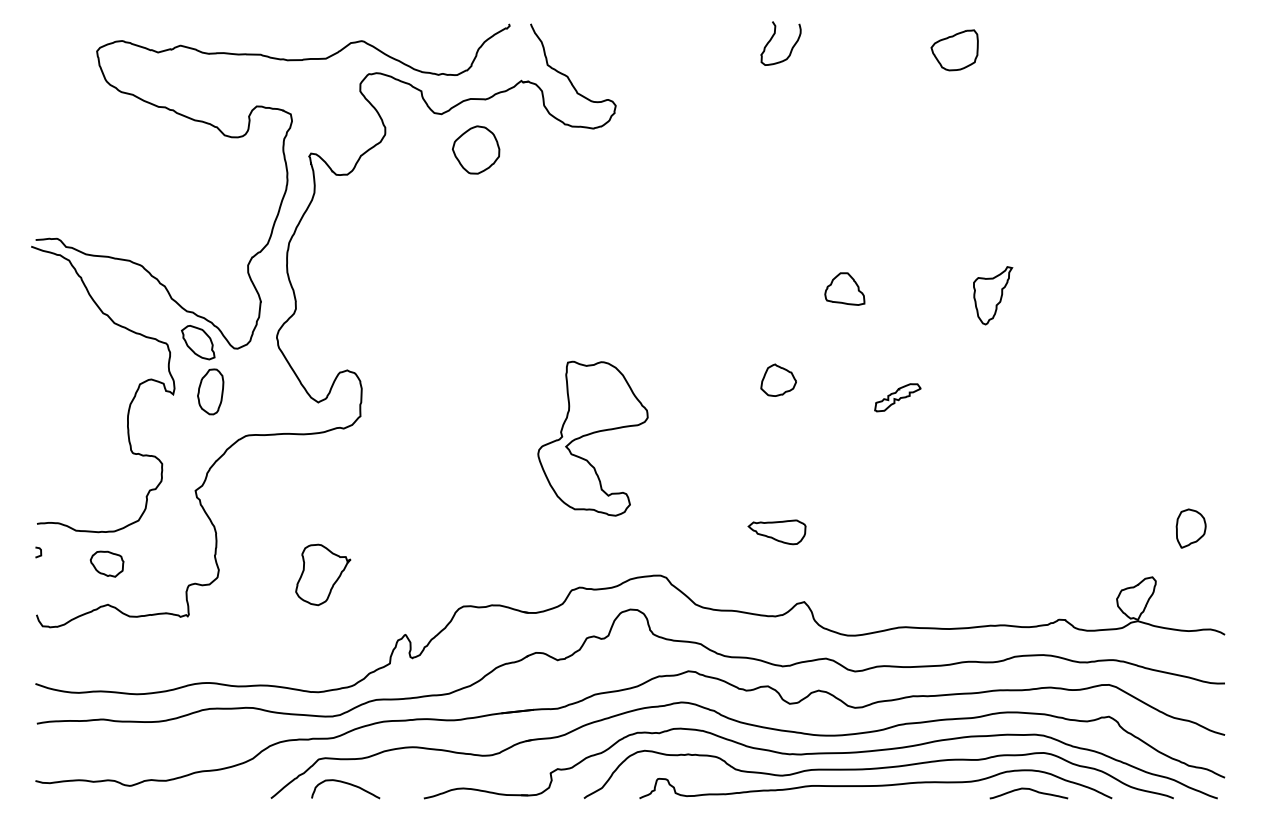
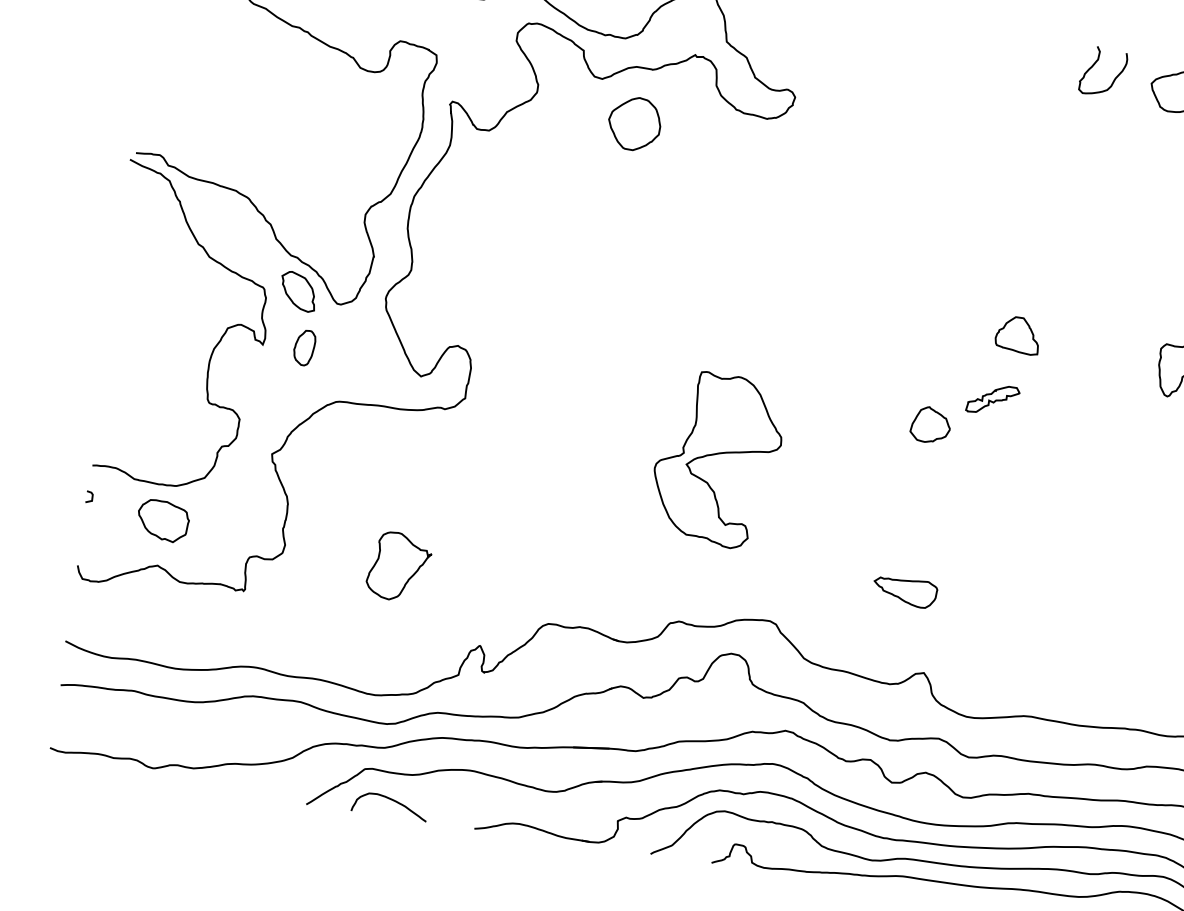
curve: (773, 37) -> (1096, 64), moved
part: (210, 391) -> (304, 347), size x0.7
part: (897, 397) -> (992, 399), moved
part: (106, 563) -> (162, 520), size x1.4

